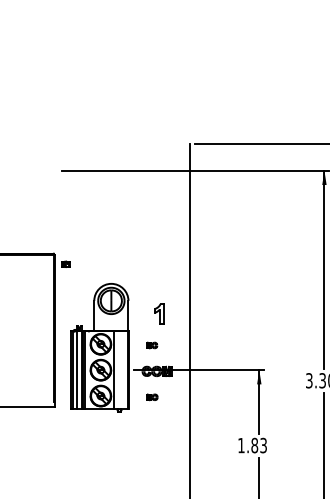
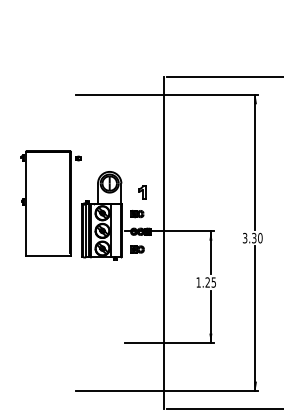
part: (151, 344) -> (137, 213), size x1.67
part: (151, 397) -> (137, 249), size x1.67
text: (258, 445) -> (210, 282), 1.83 -> 1.25

